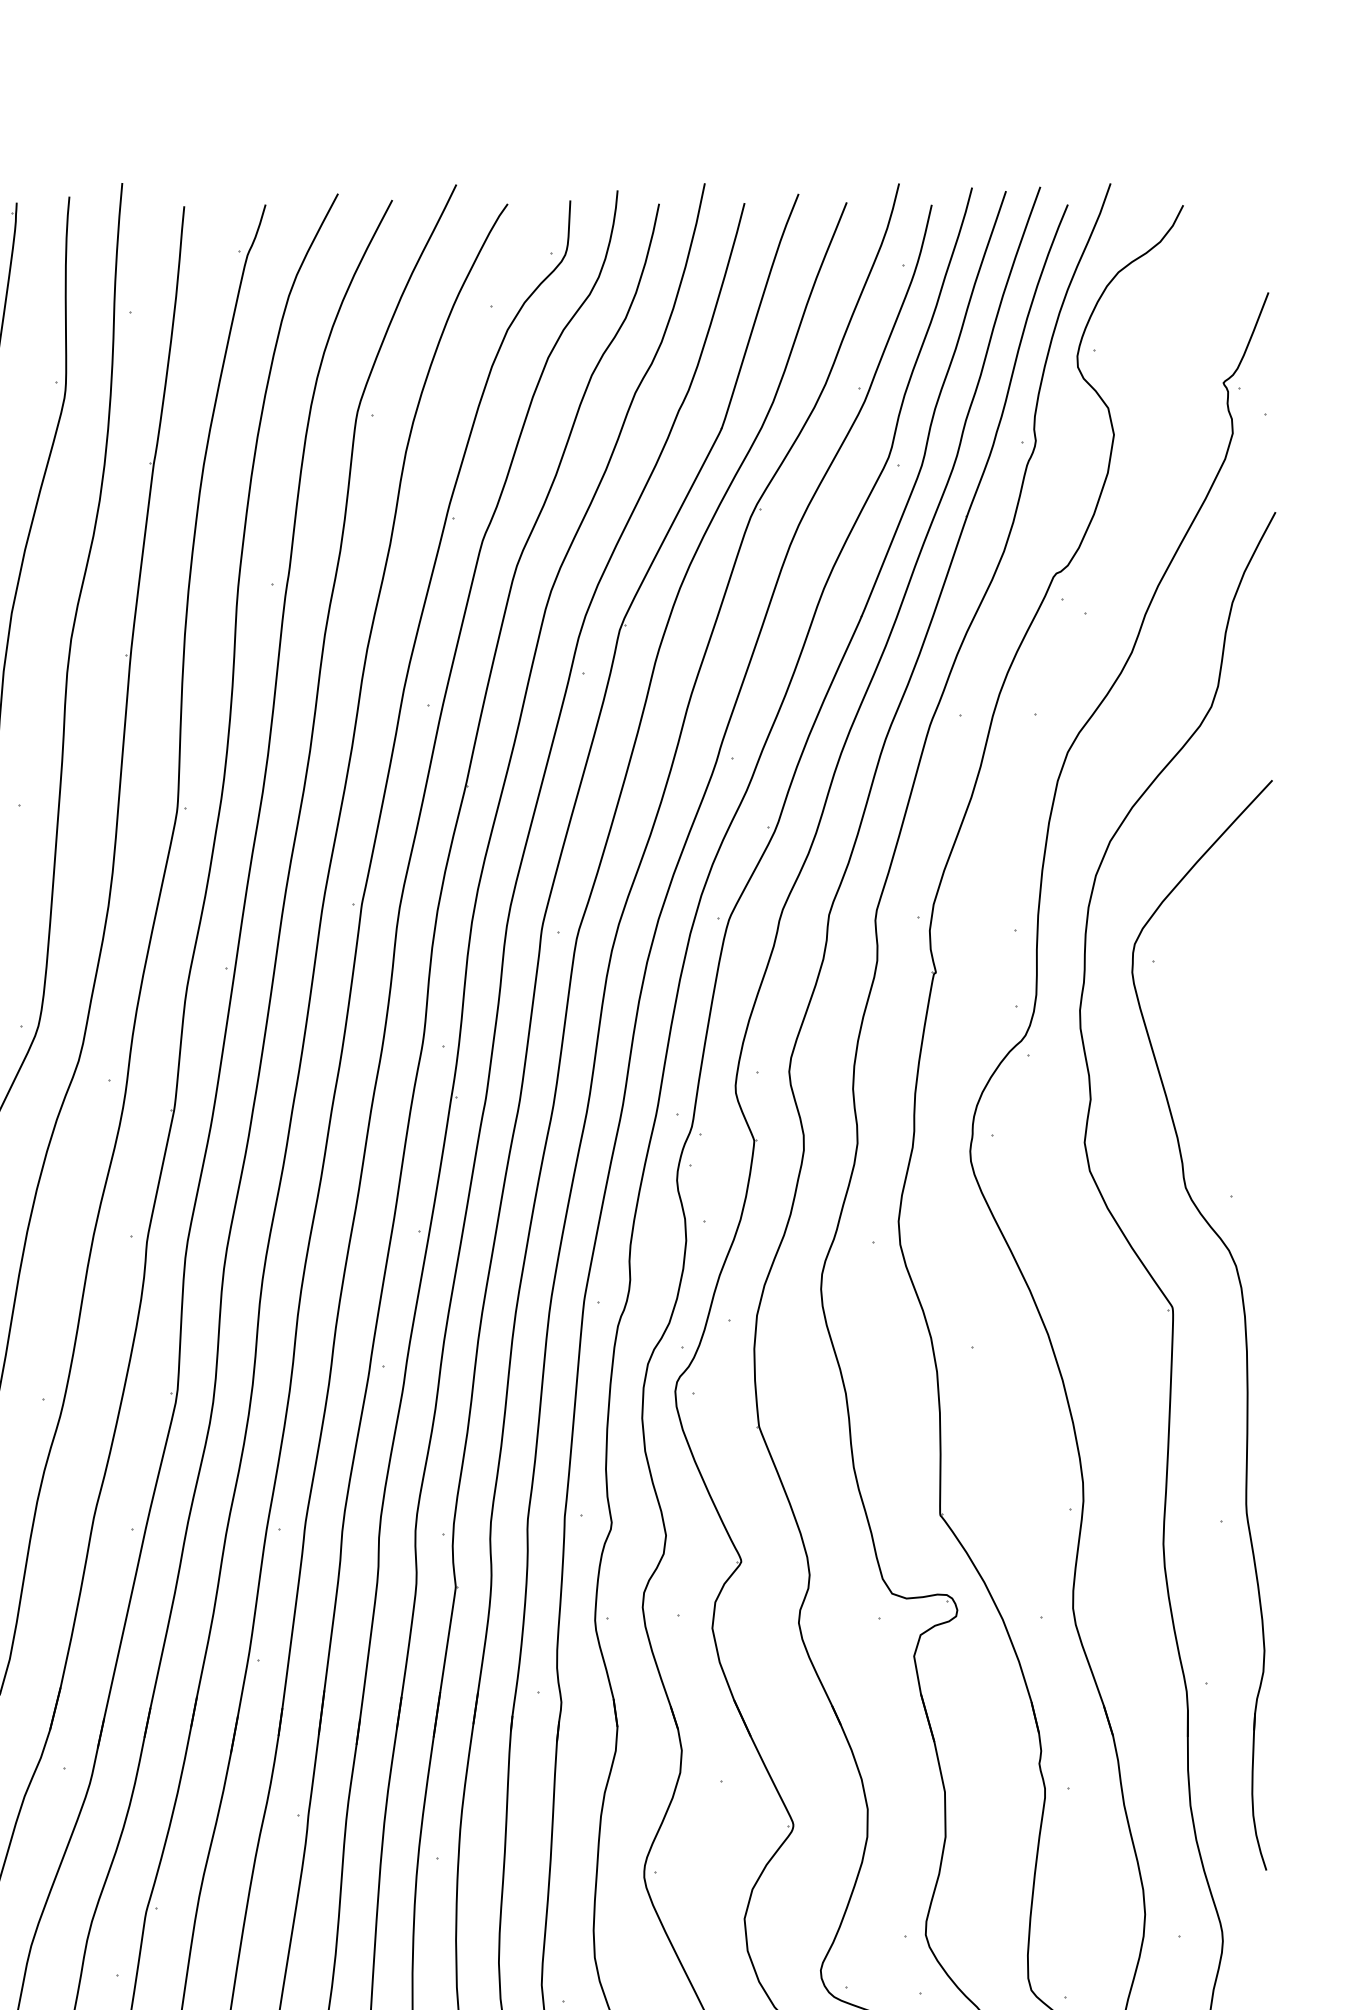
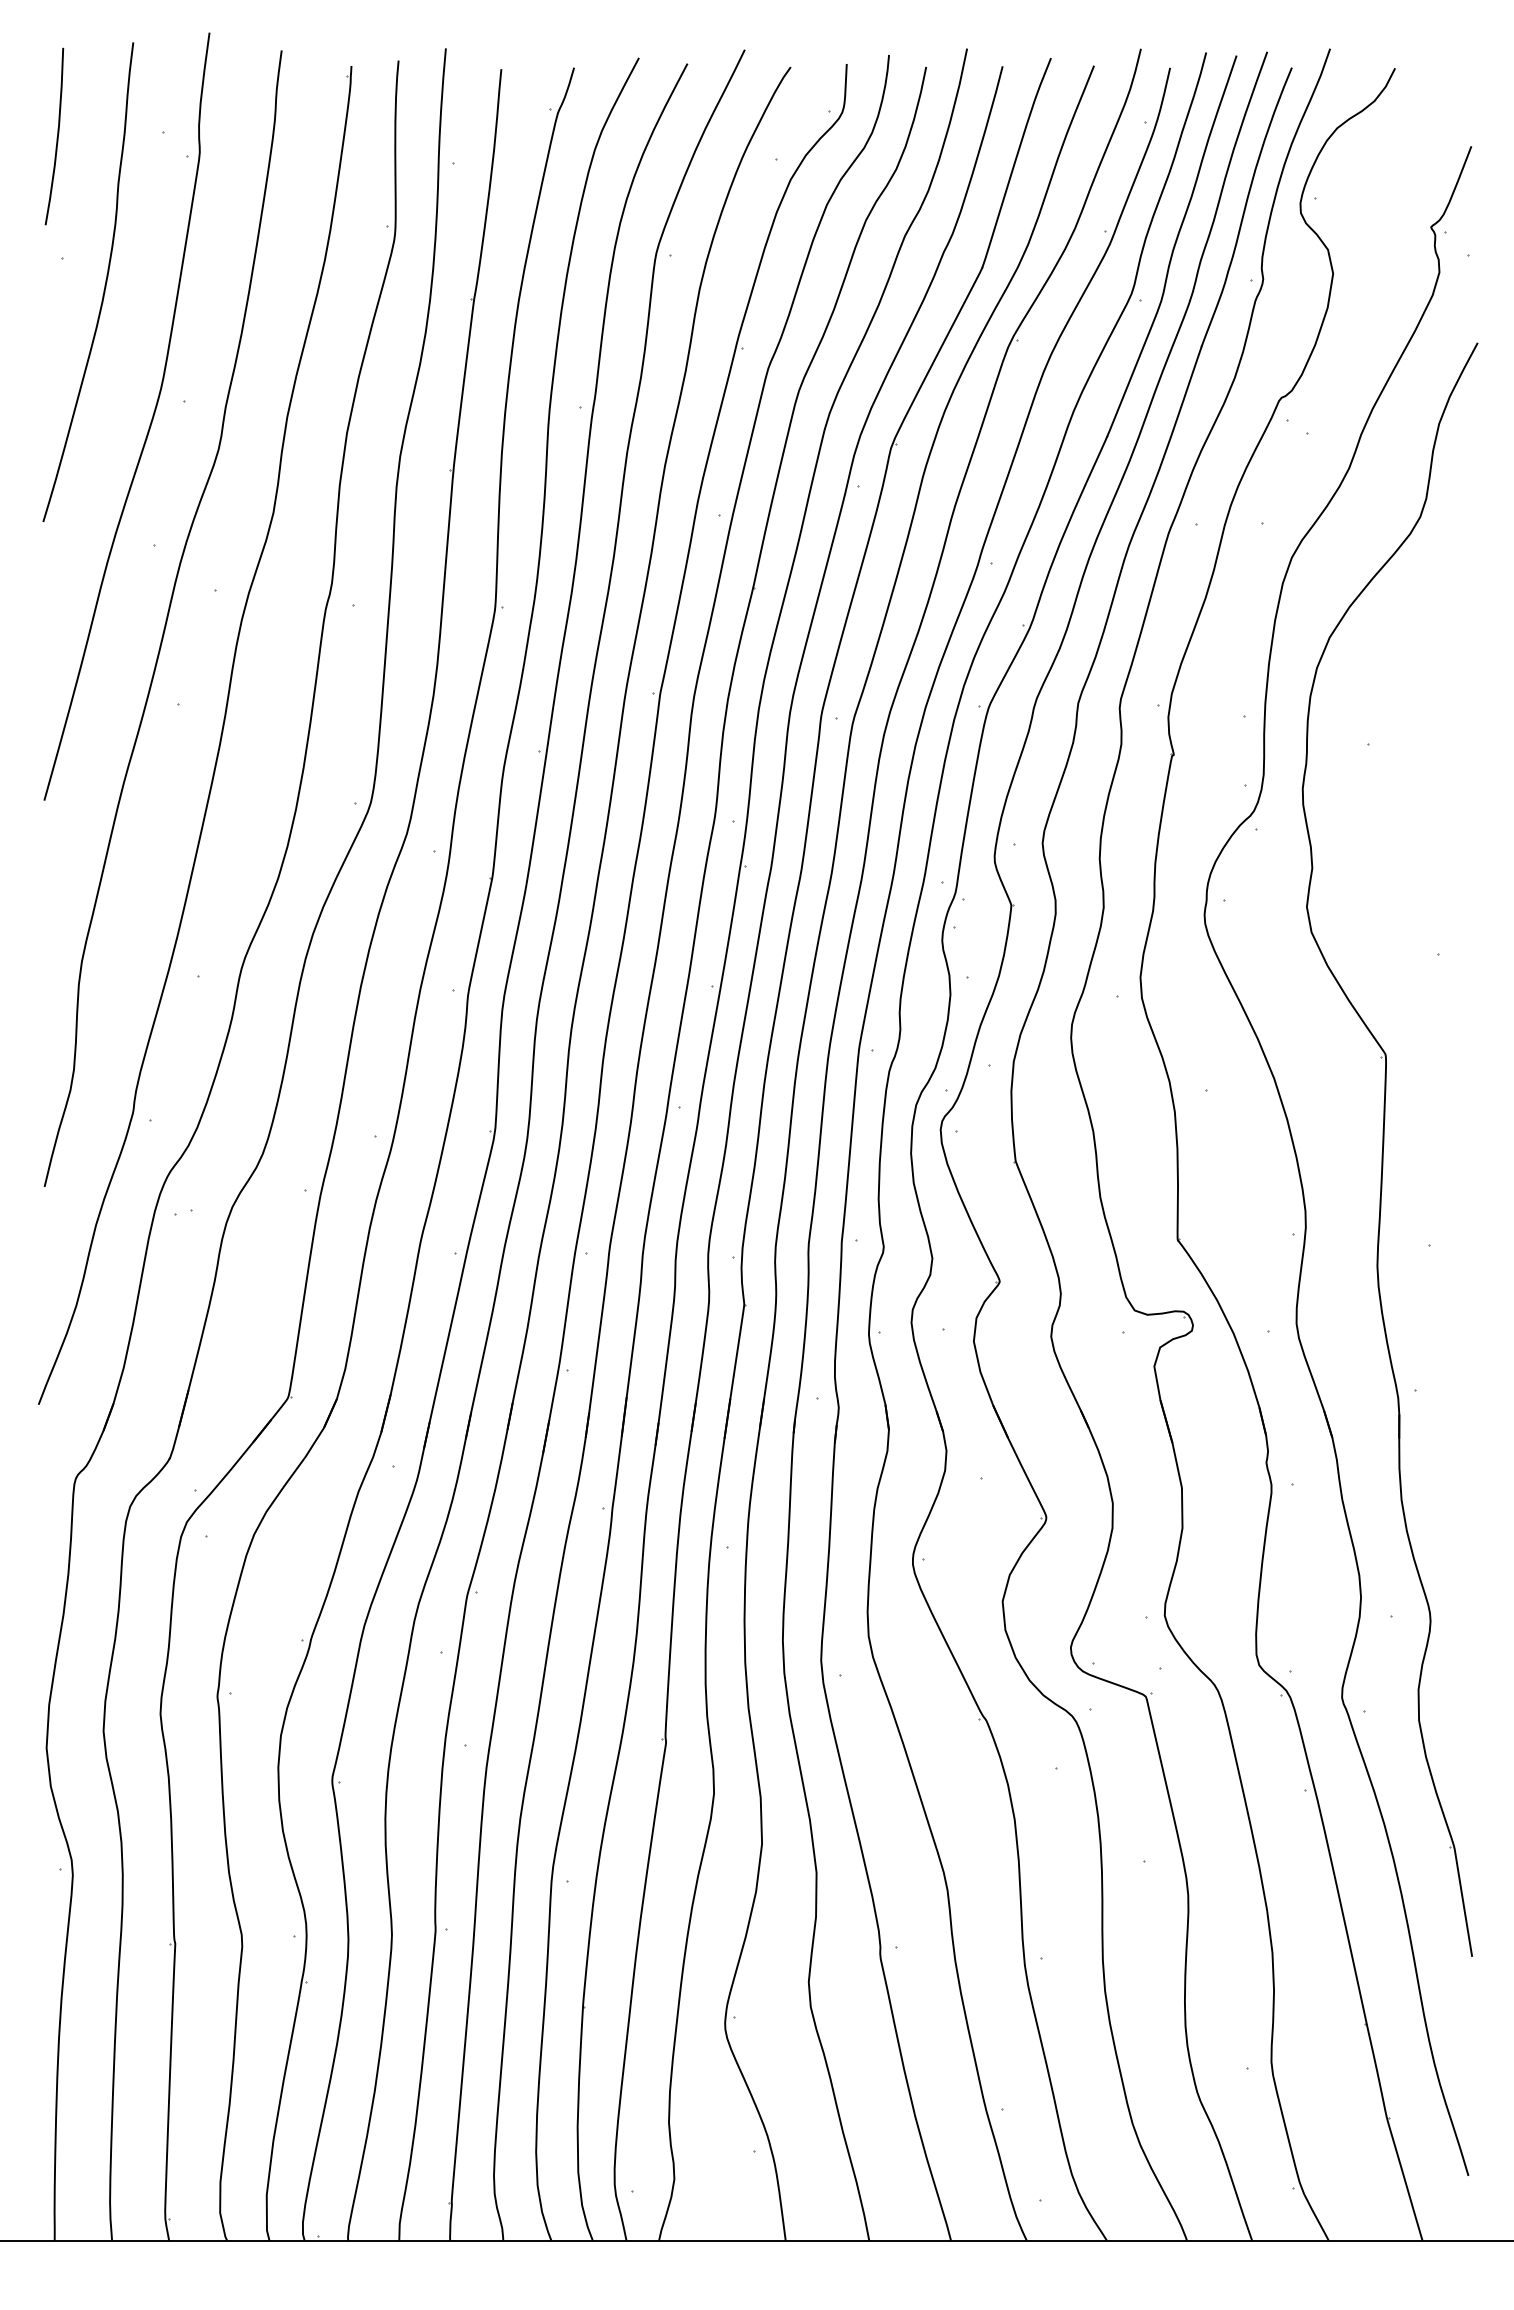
part: (1244, 1325) -> (1449, 1070), removed

